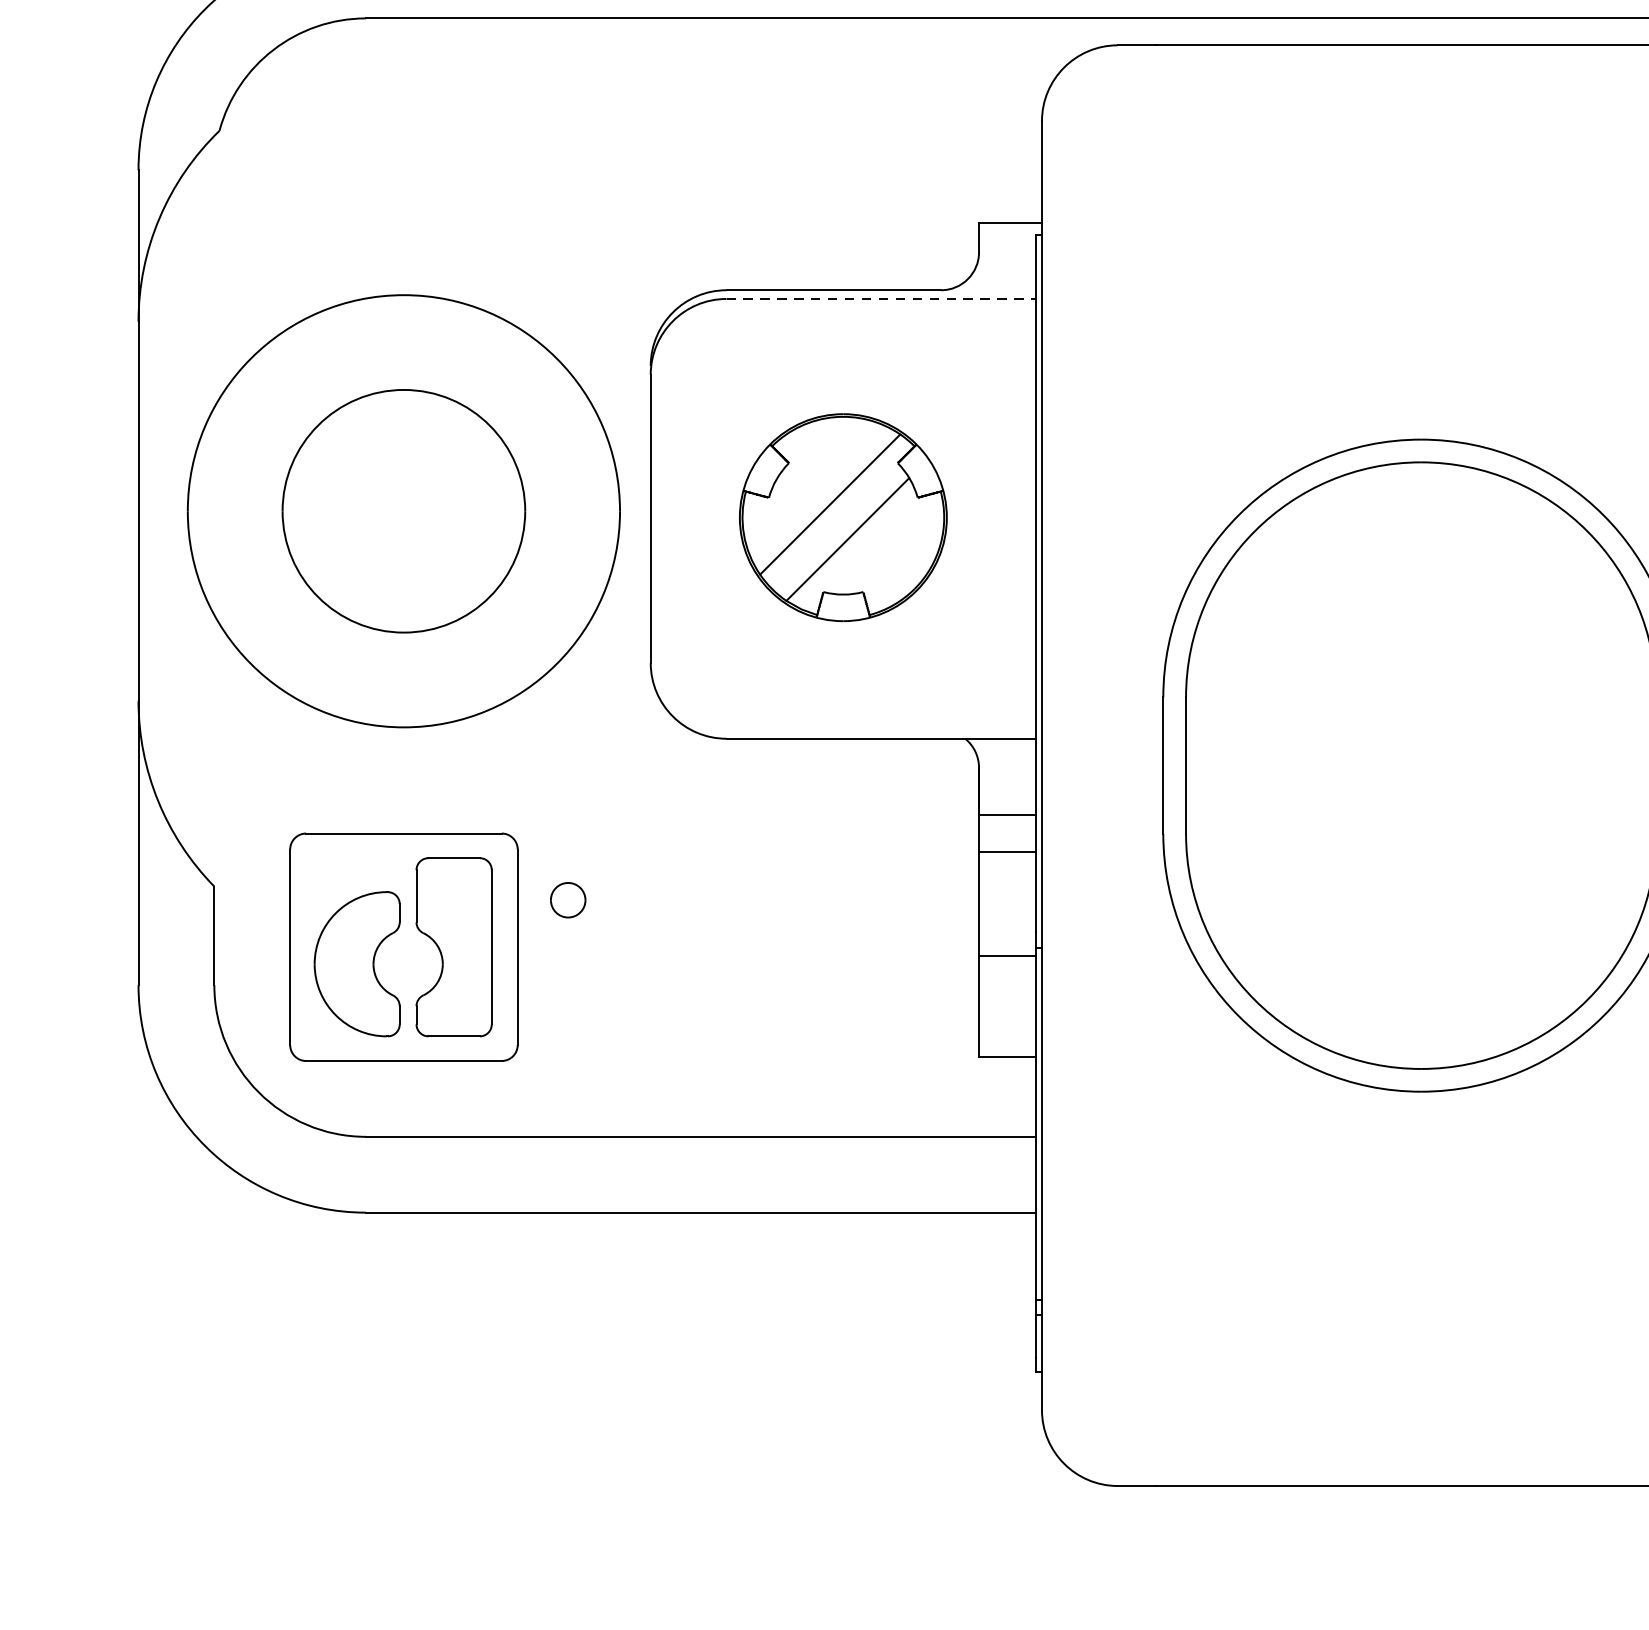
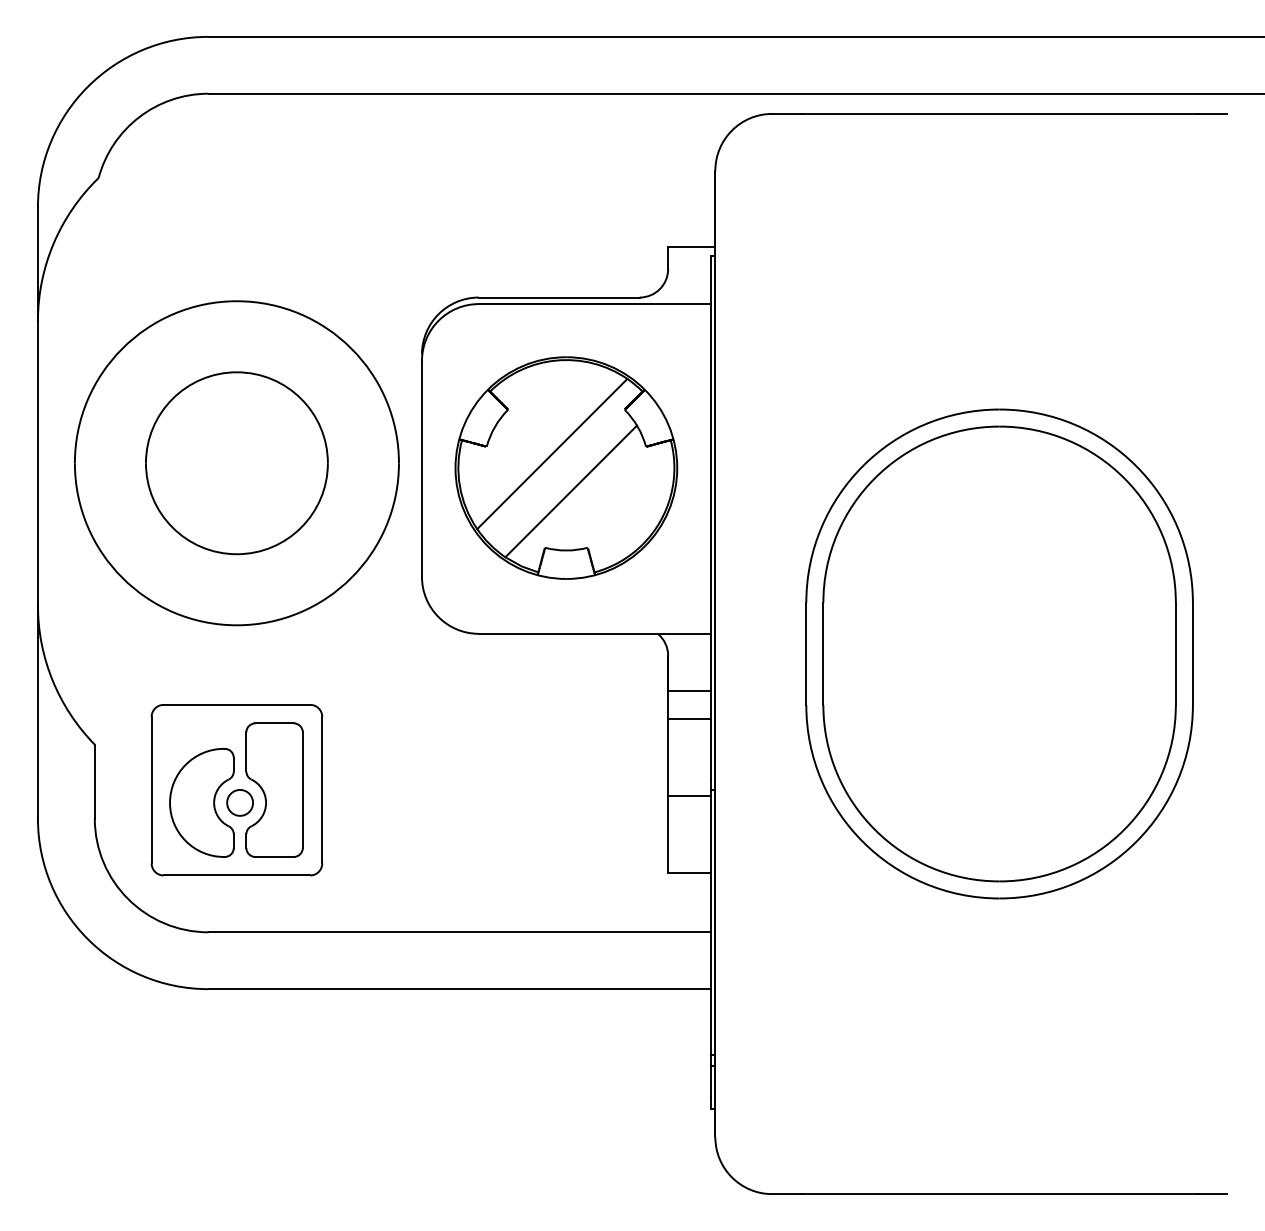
line: (880, 299) -> (594, 304), dashed -> solid
part: (843, 516) -> (566, 467), size x1.43
part: (567, 899) -> (239, 802), moved

